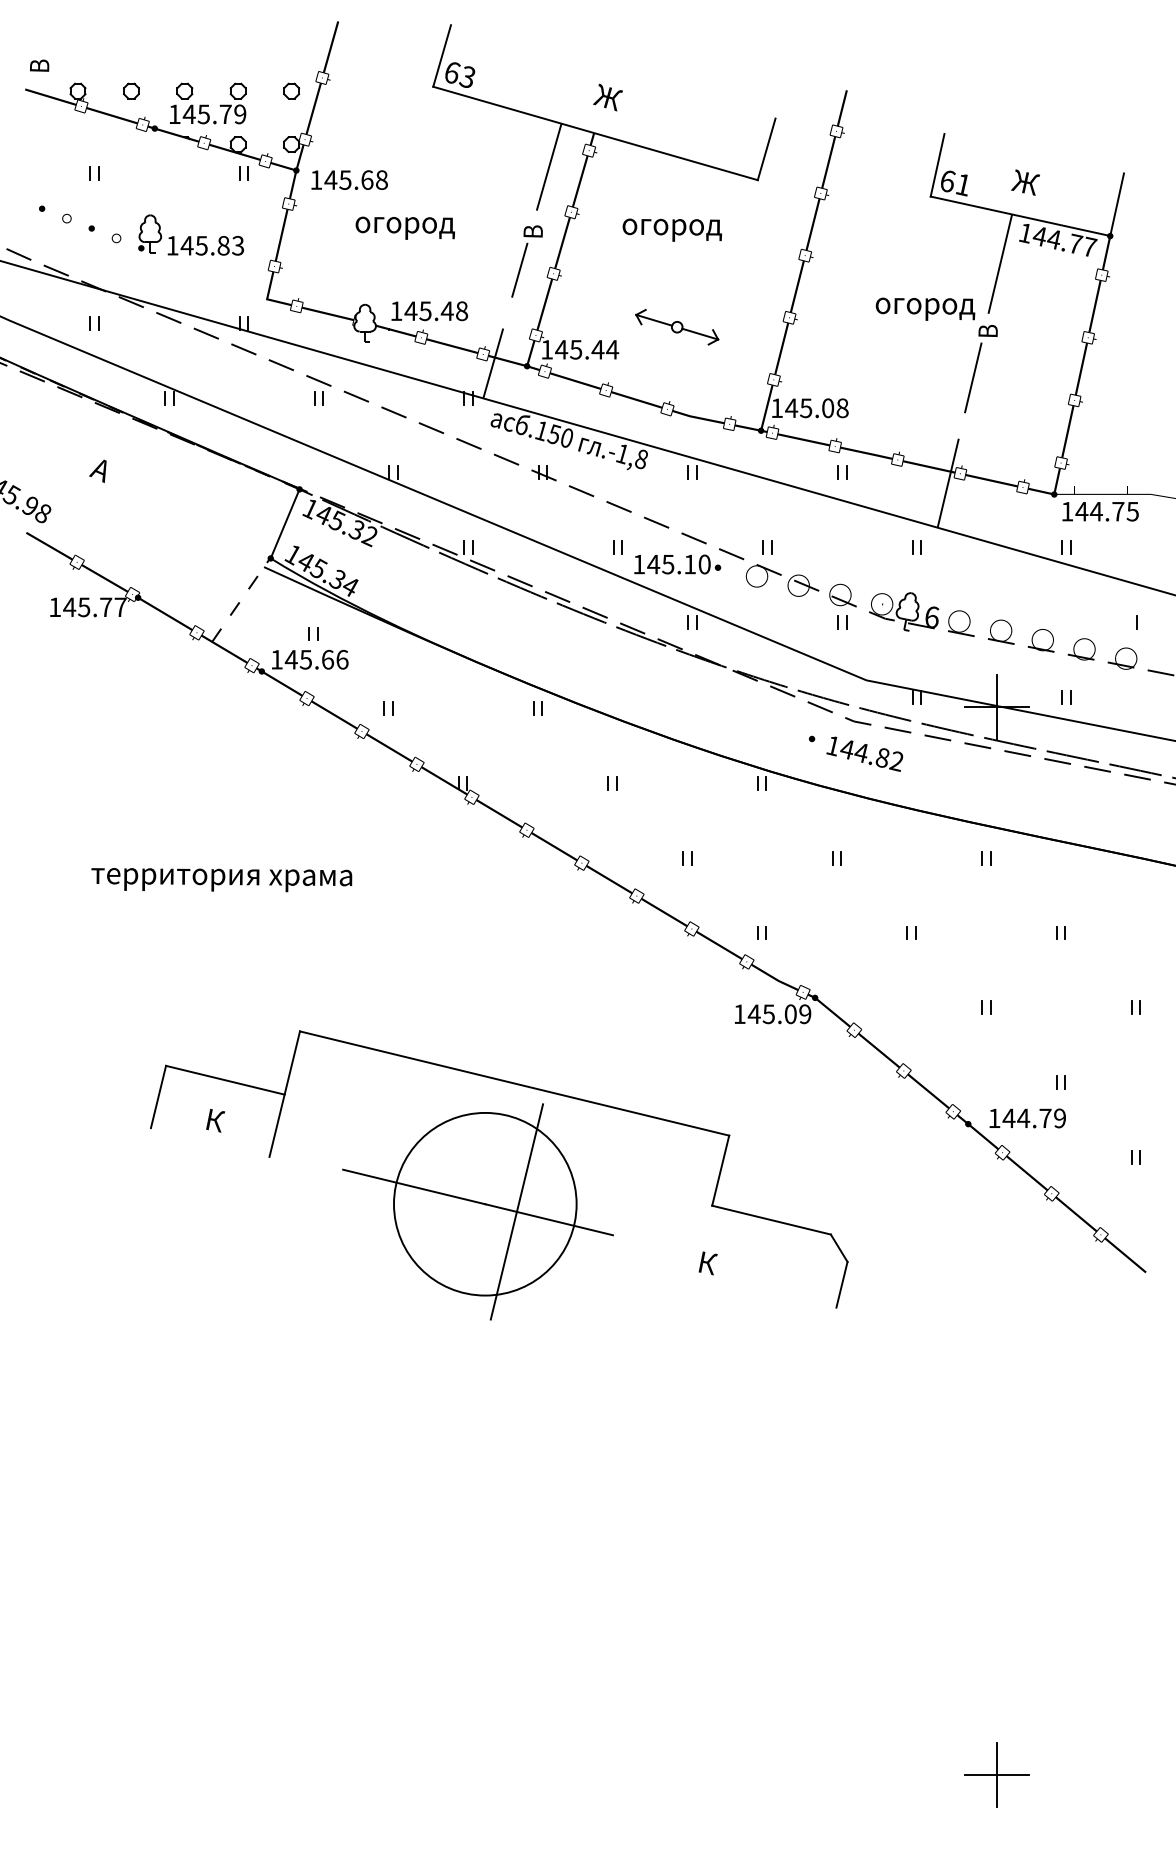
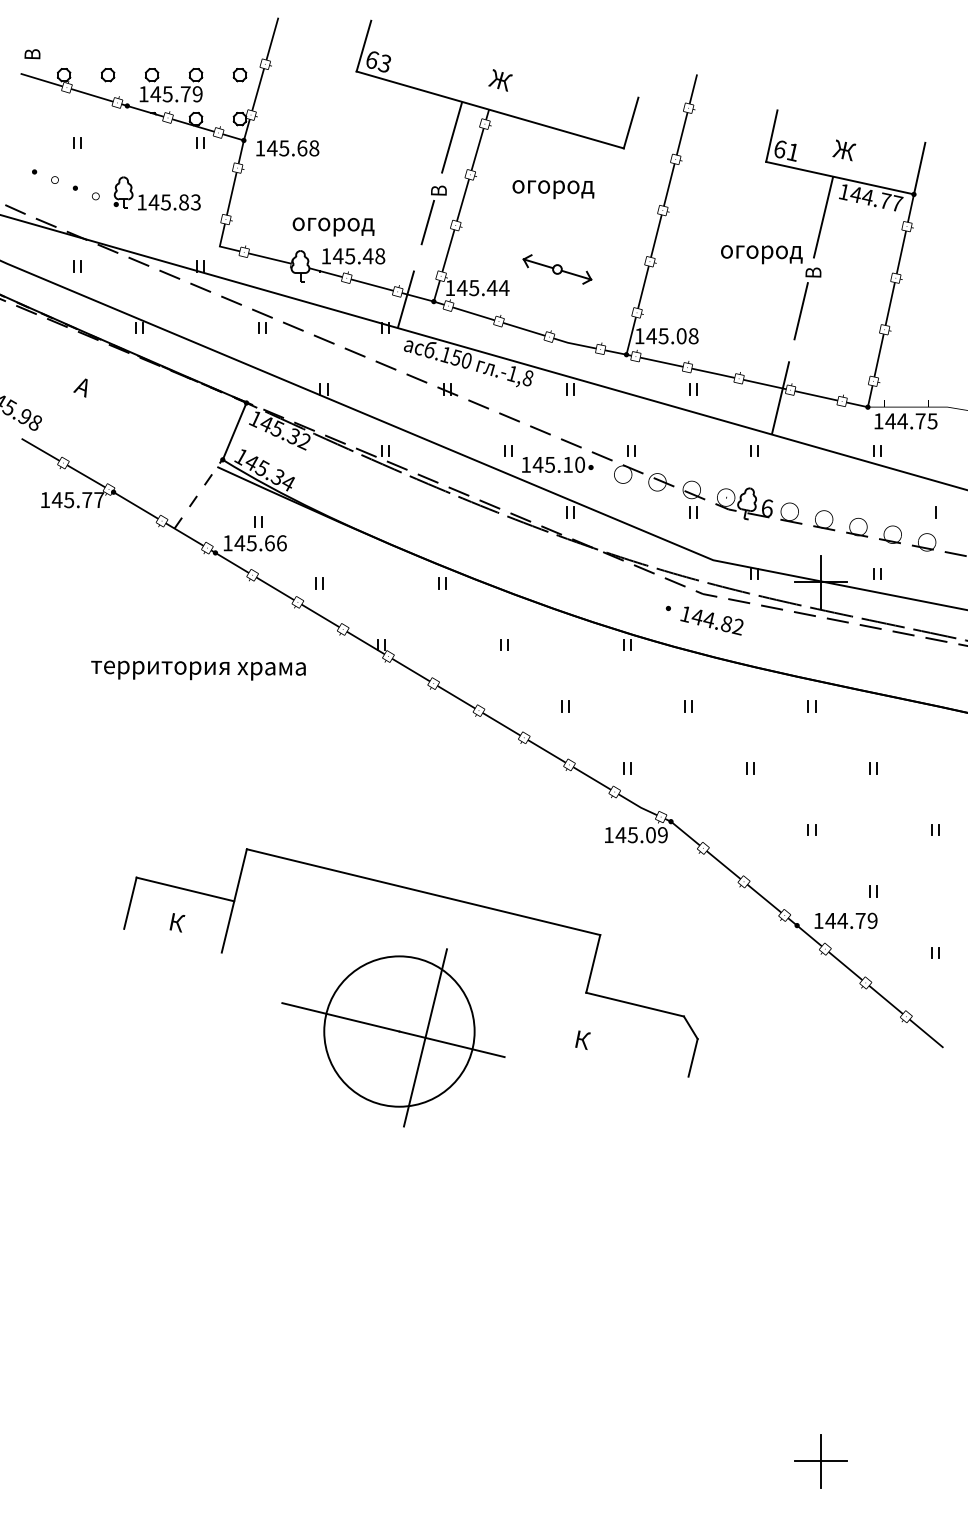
text: (405, 227) -> (333, 226), moved
text: (221, 879) -> (198, 670), moved
part: (478, 1211) -> (393, 1037), moved

